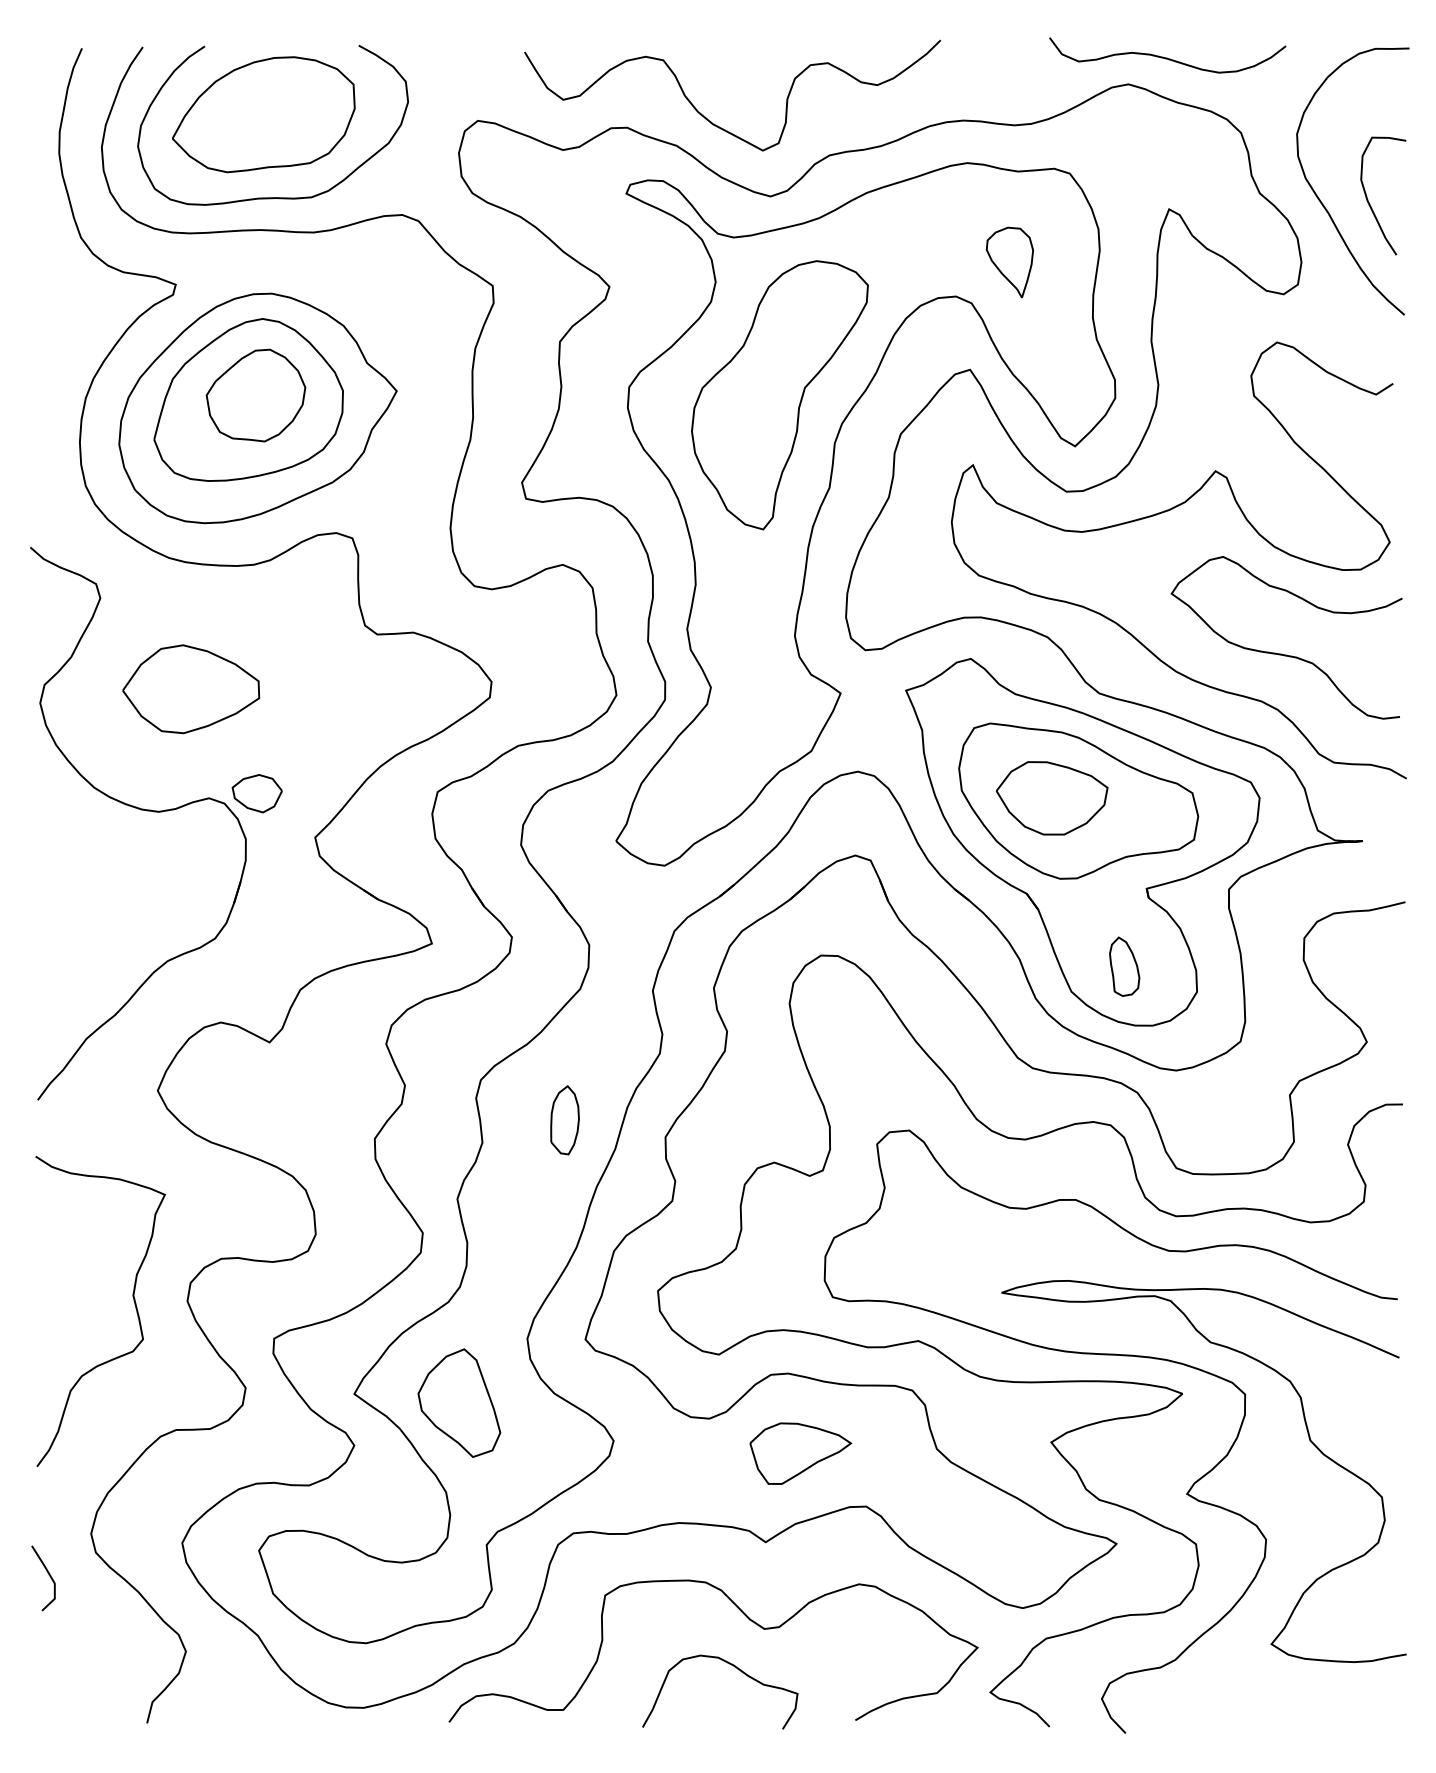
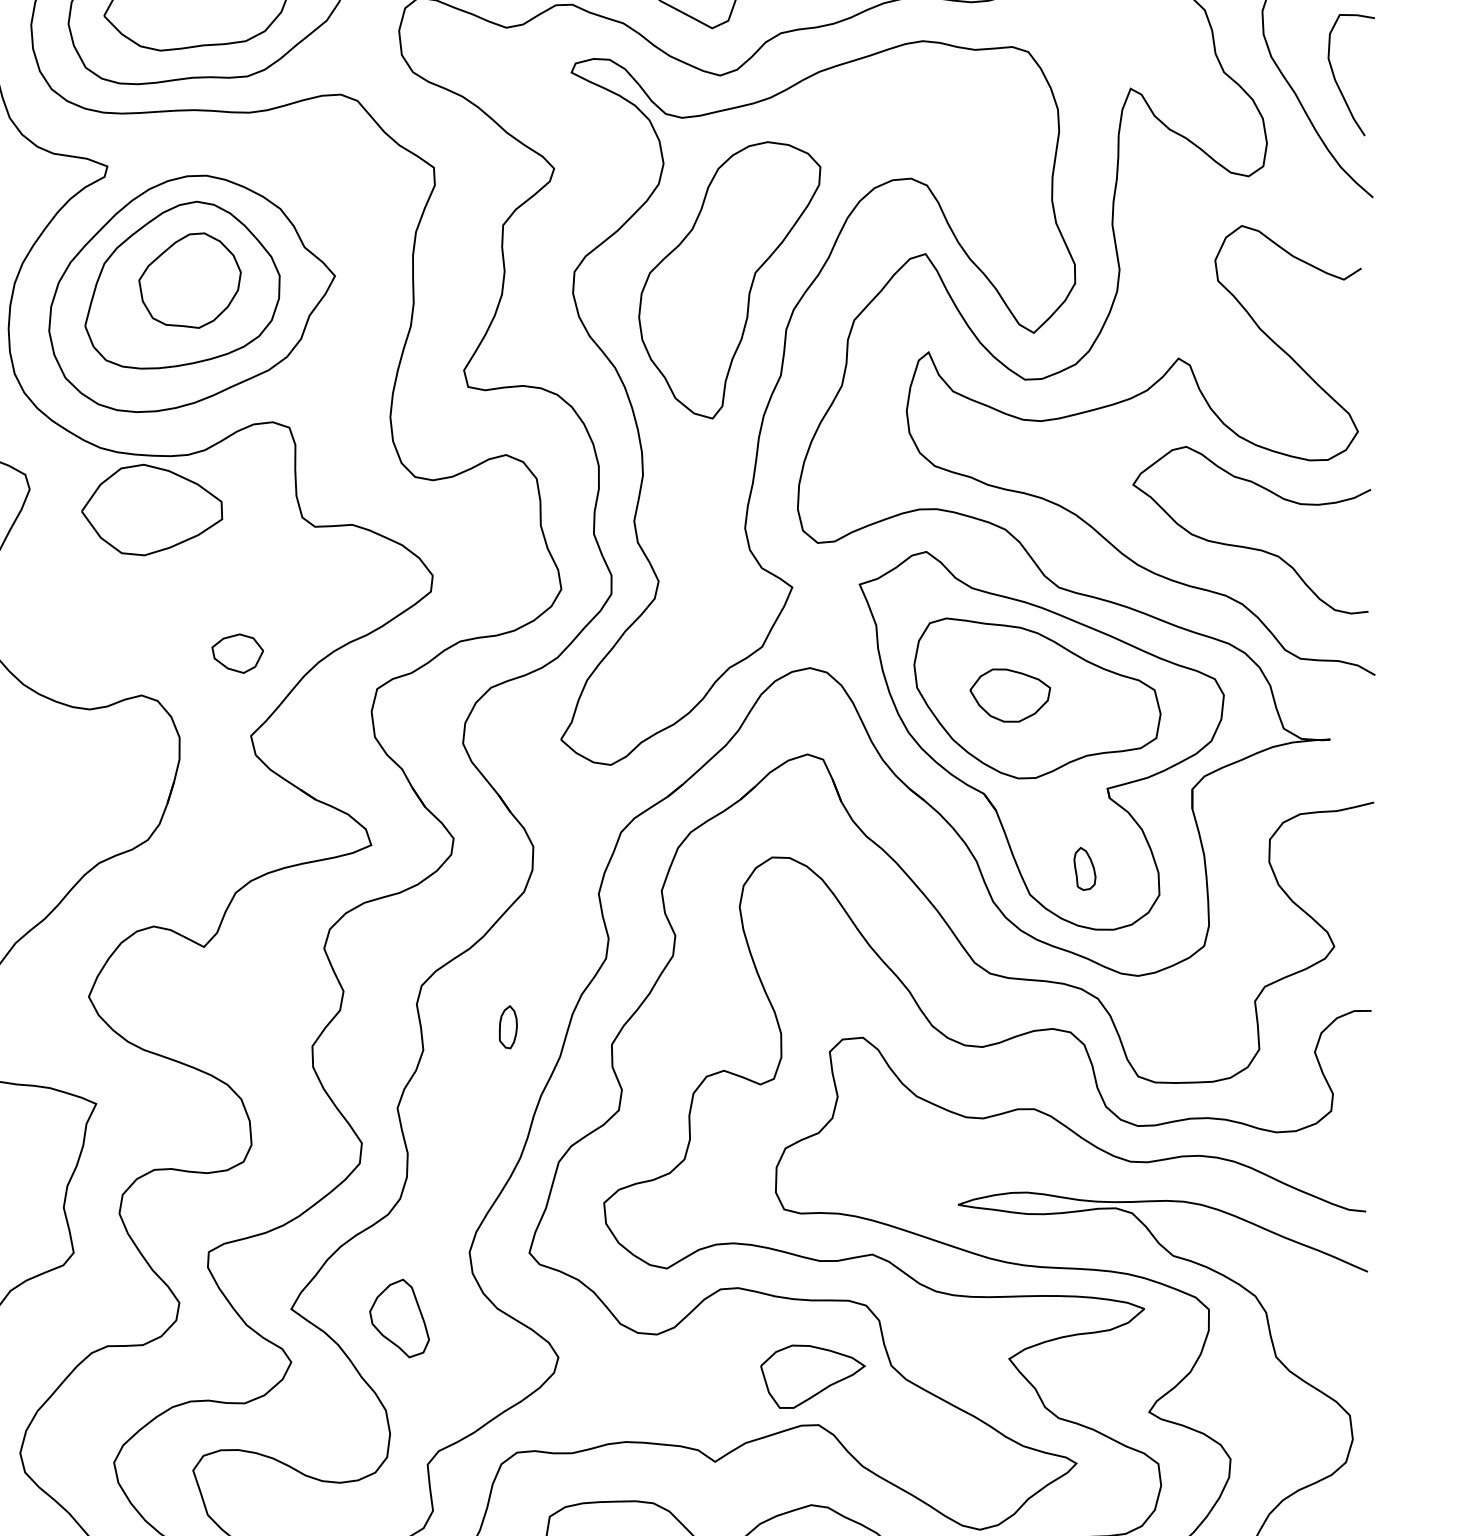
part: (1009, 262) -> (966, 143), removed
part: (191, 689) -> (152, 510), moved
part: (256, 793) -> (236, 653), moved
part: (1052, 798) -> (1010, 695), size x0.7
part: (1124, 966) -> (1084, 868), size x0.7
part: (564, 1120) -> (507, 1027), size x0.6
part: (459, 1402) -> (399, 1317), size x0.7
part: (800, 1453) -> (812, 1376), moved

